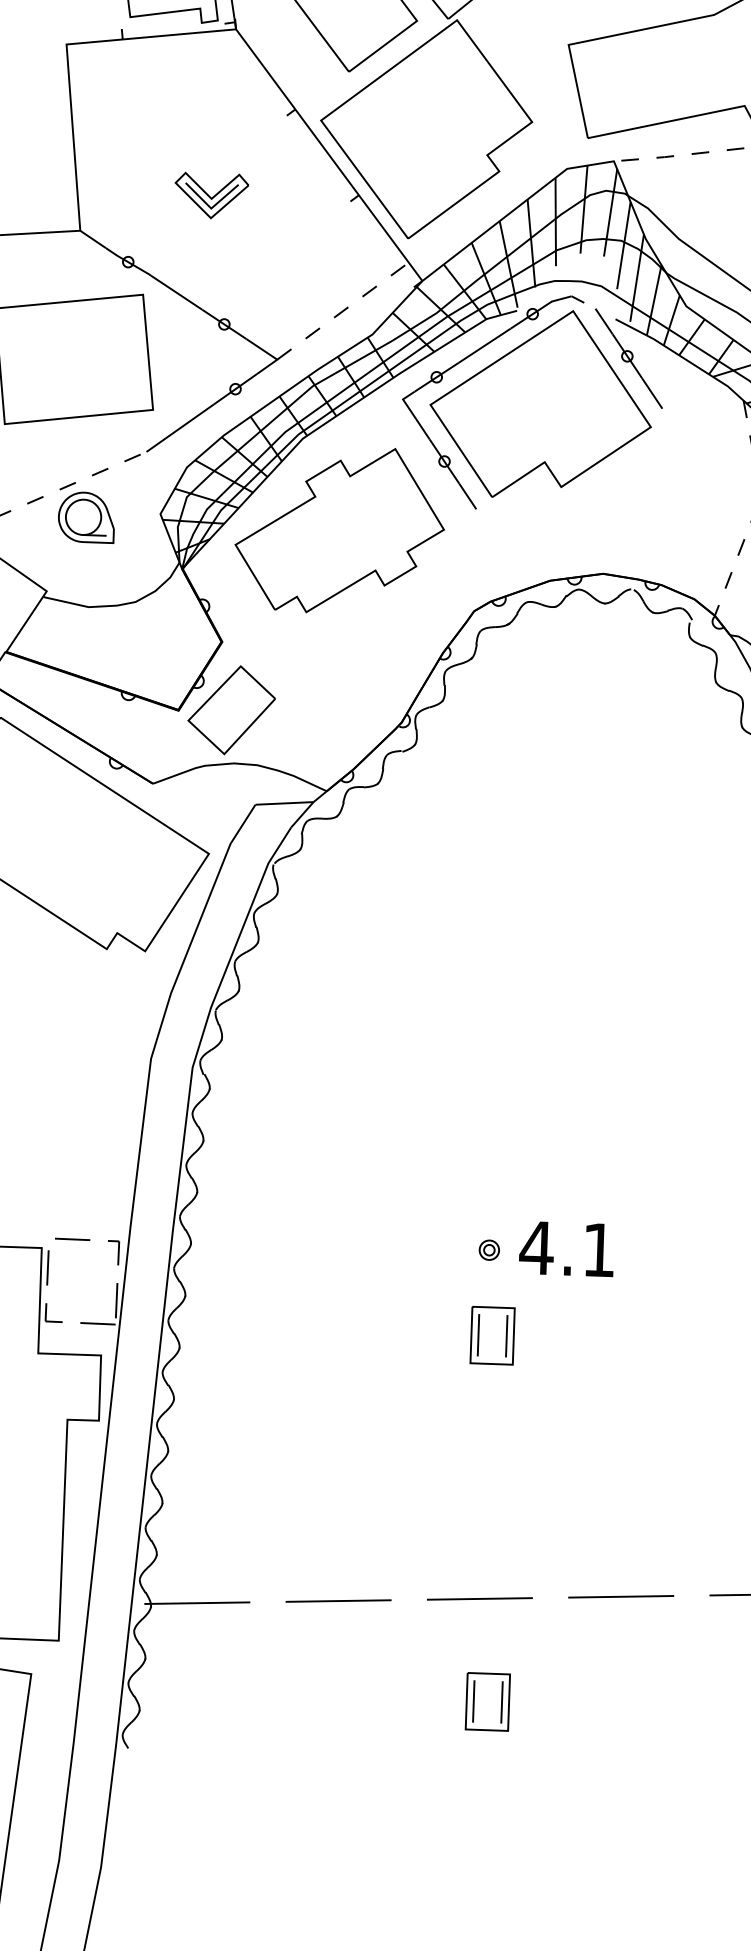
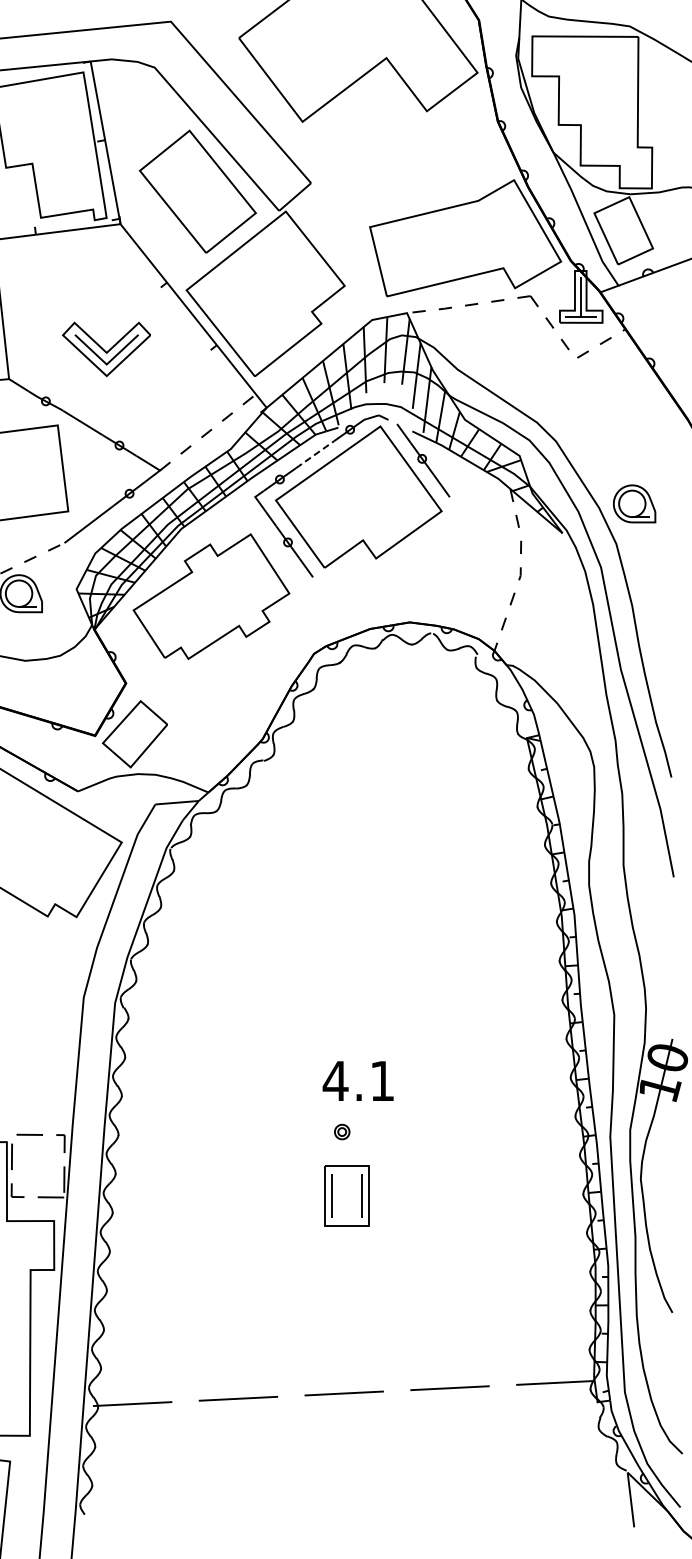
part: (211, 195) -> (106, 349), size x1.6
line: (485, 345) -> (315, 454), solid -> dashed
text: (565, 1248) -> (357, 1080), moved
part: (492, 1335) -> (346, 1195), size x1.4
part: (487, 1701) -> (352, 1470), removed

